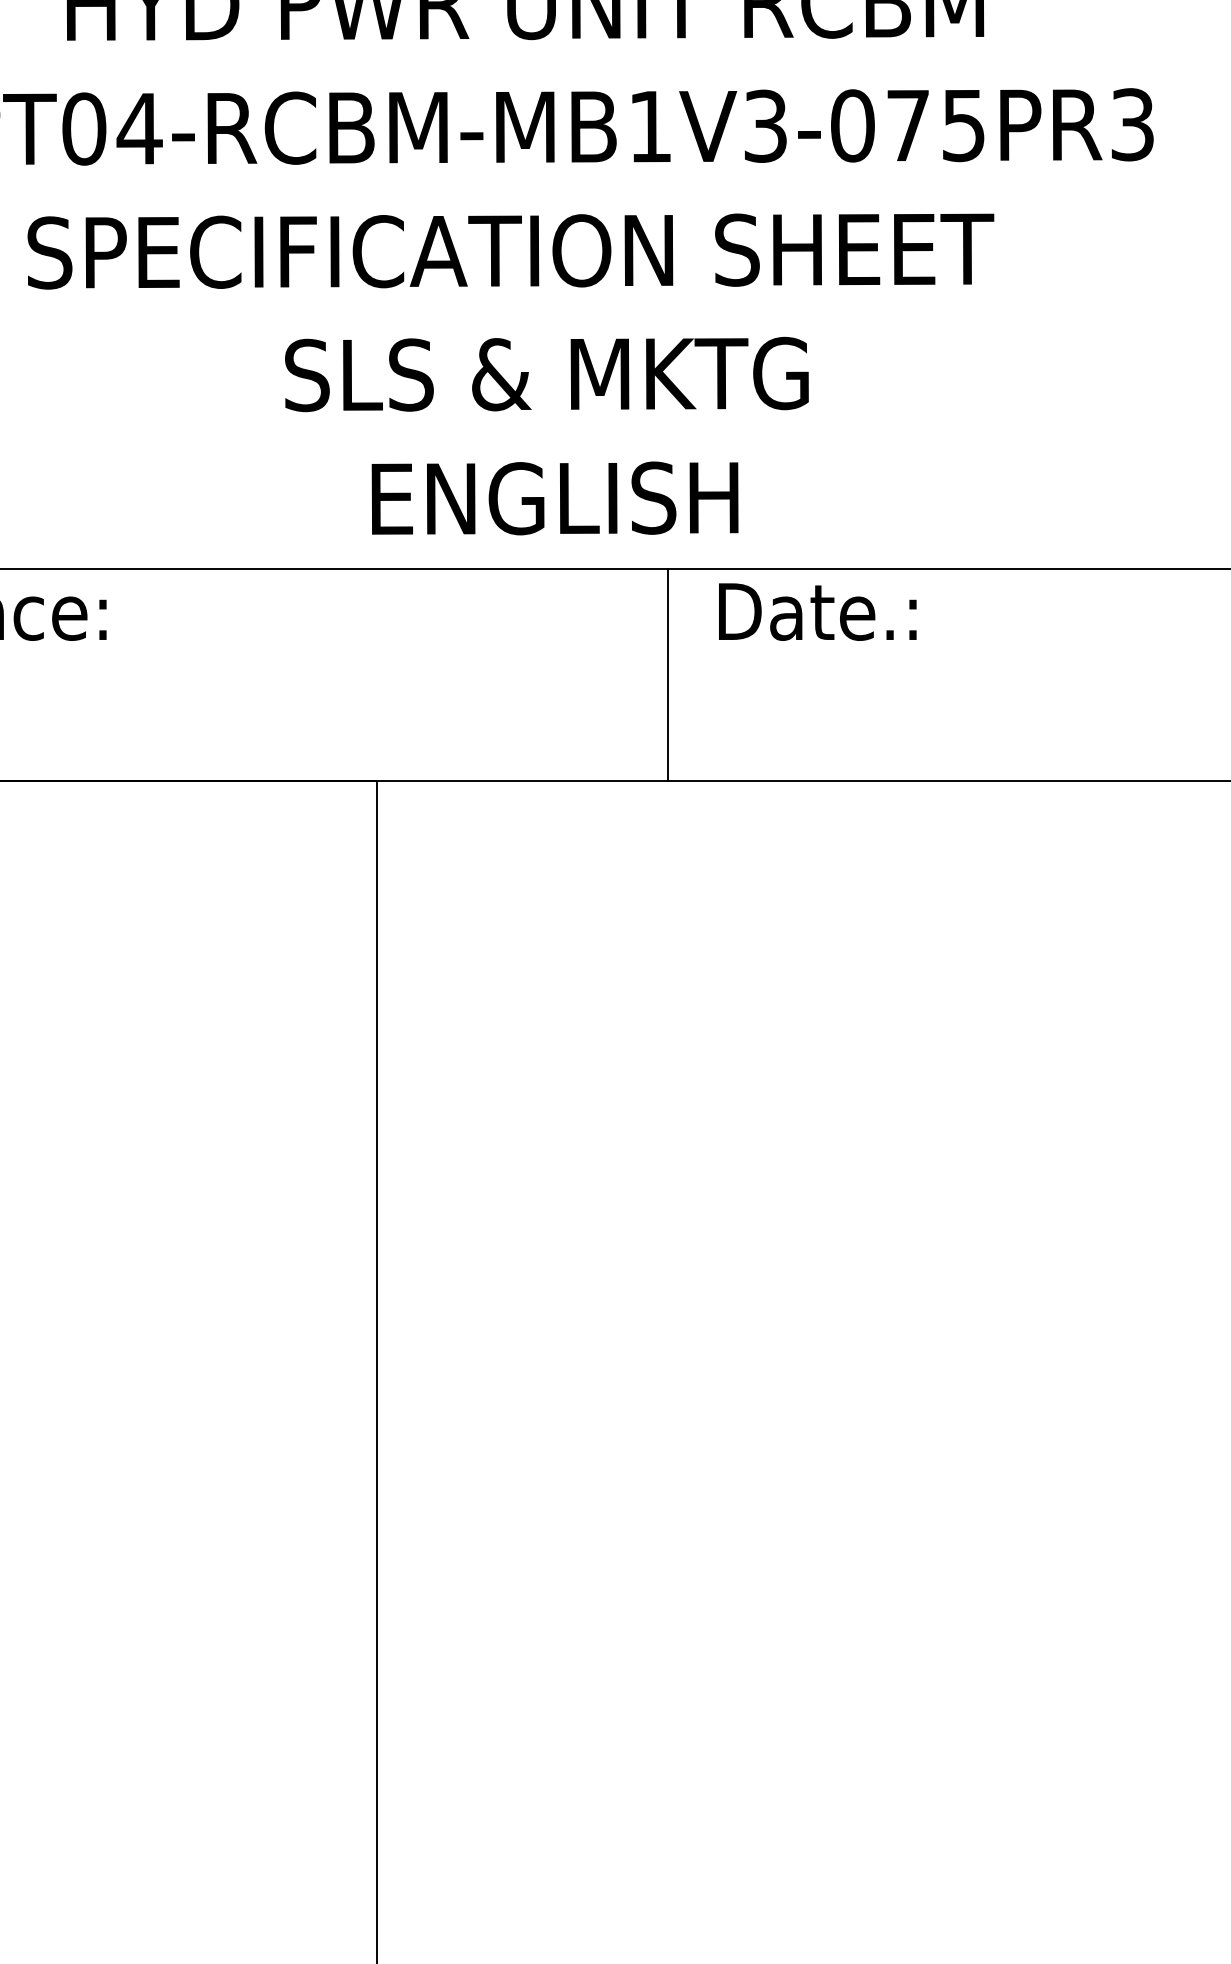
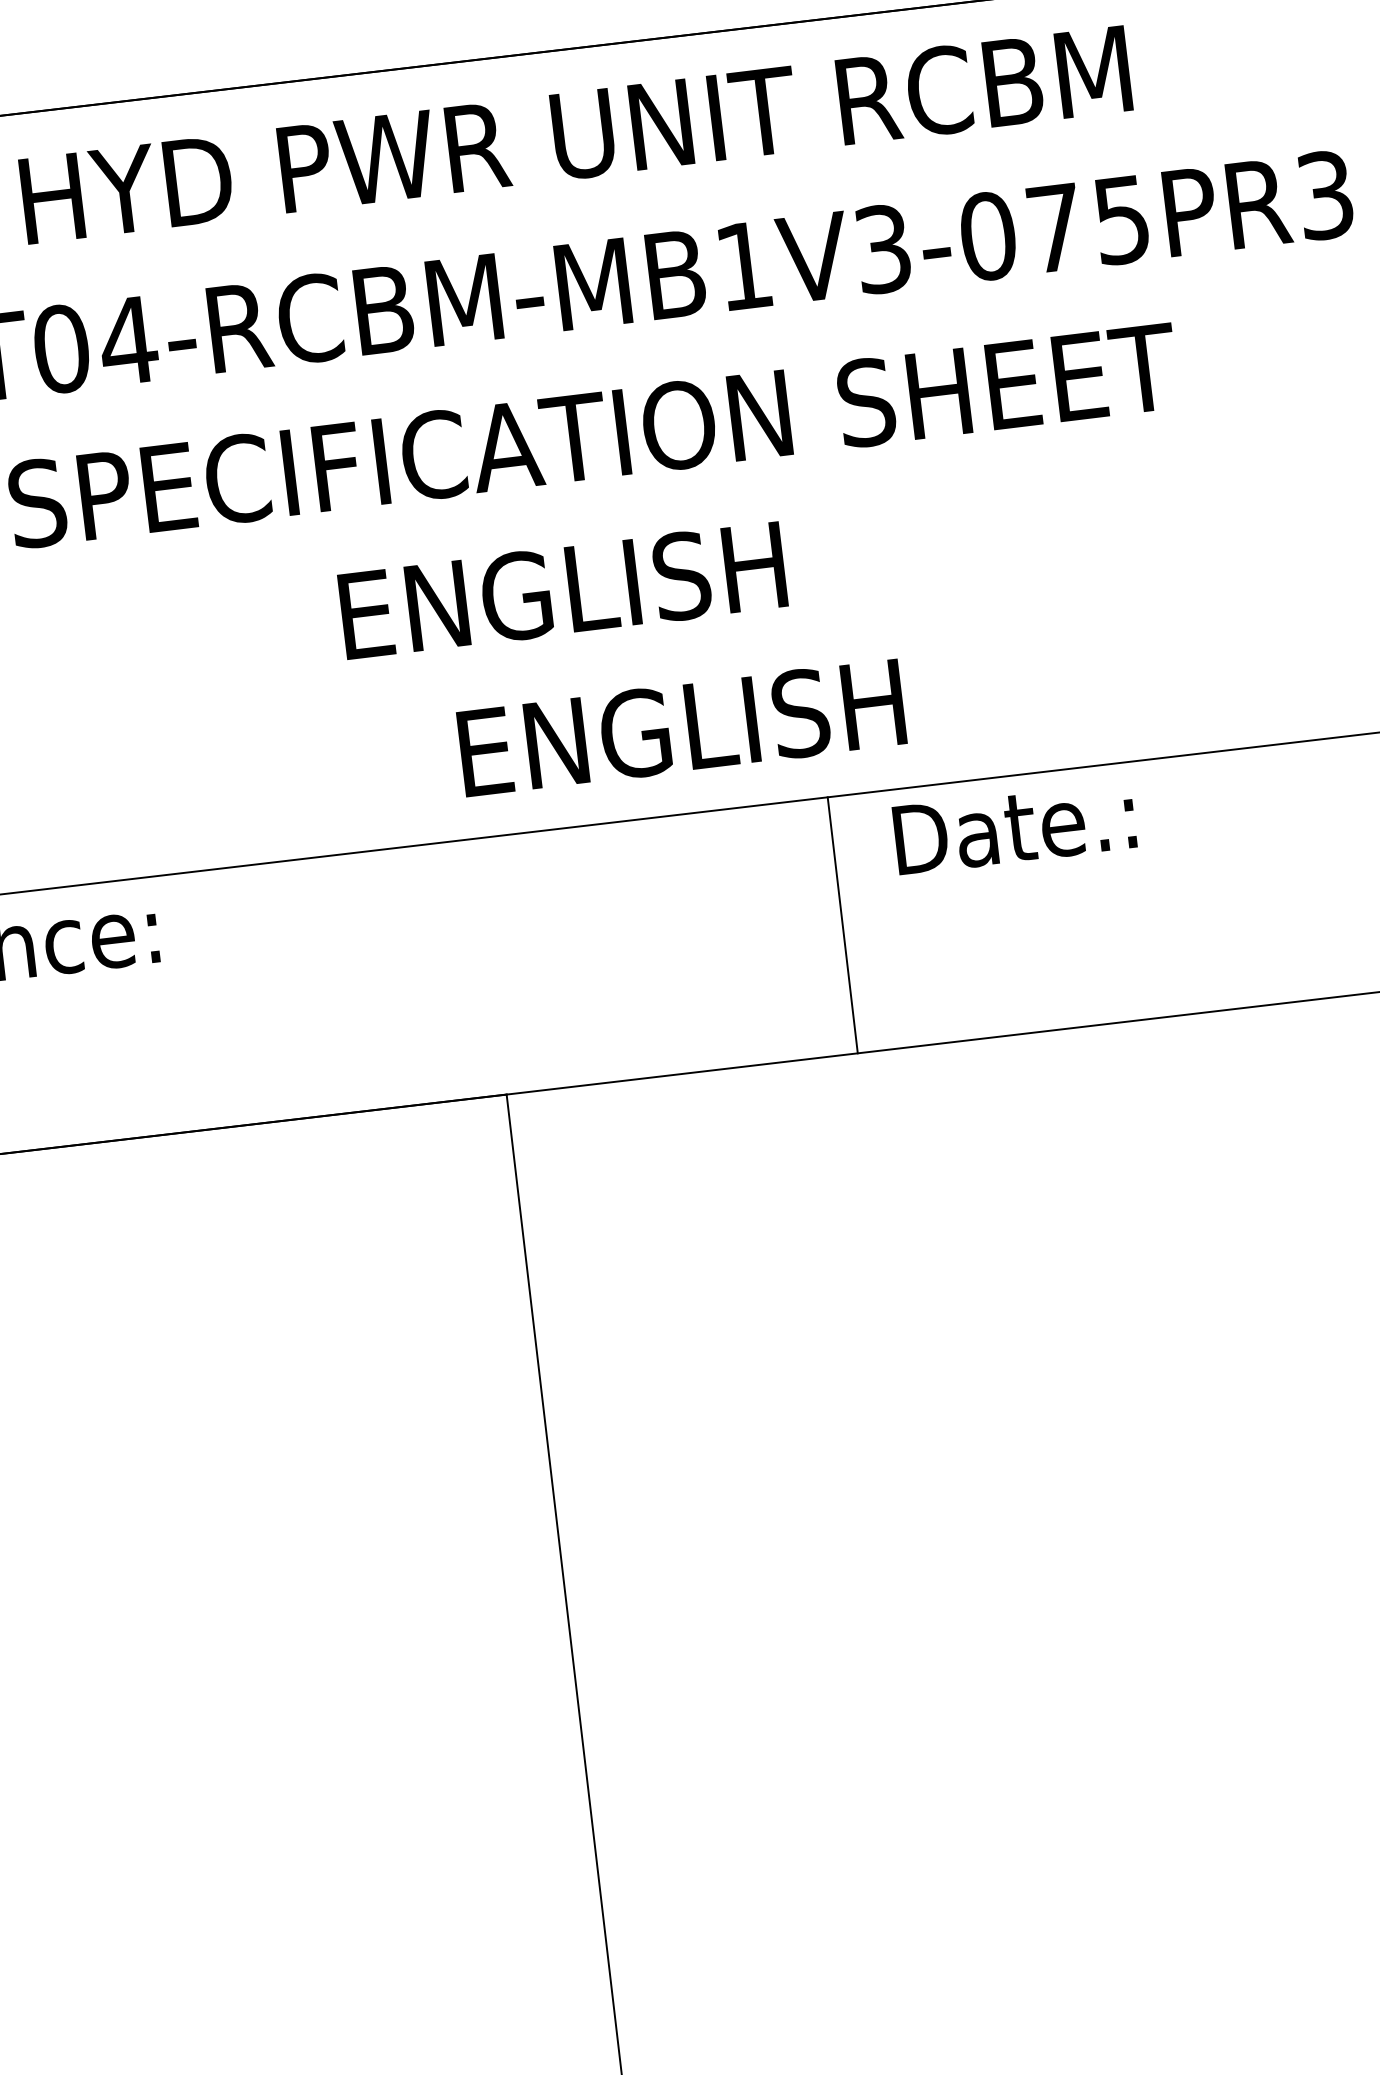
text: (546, 374) -> (653, 579), SLS & MKTG -> ENGLISH

